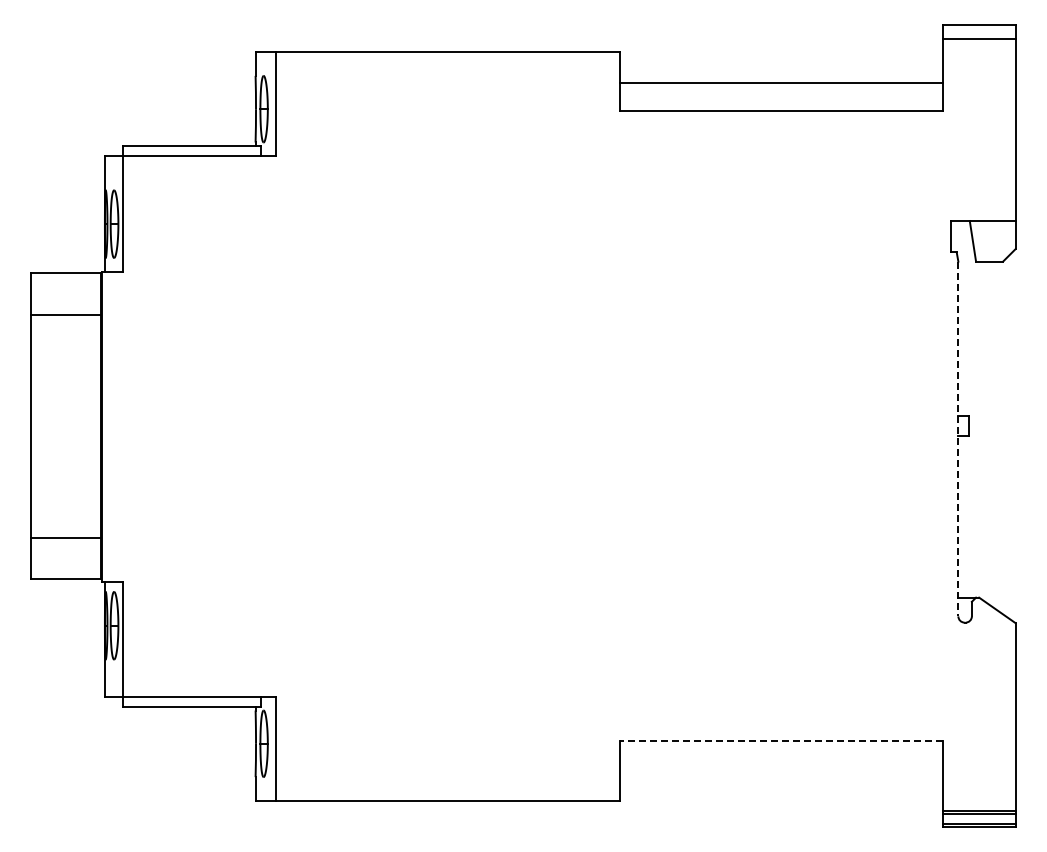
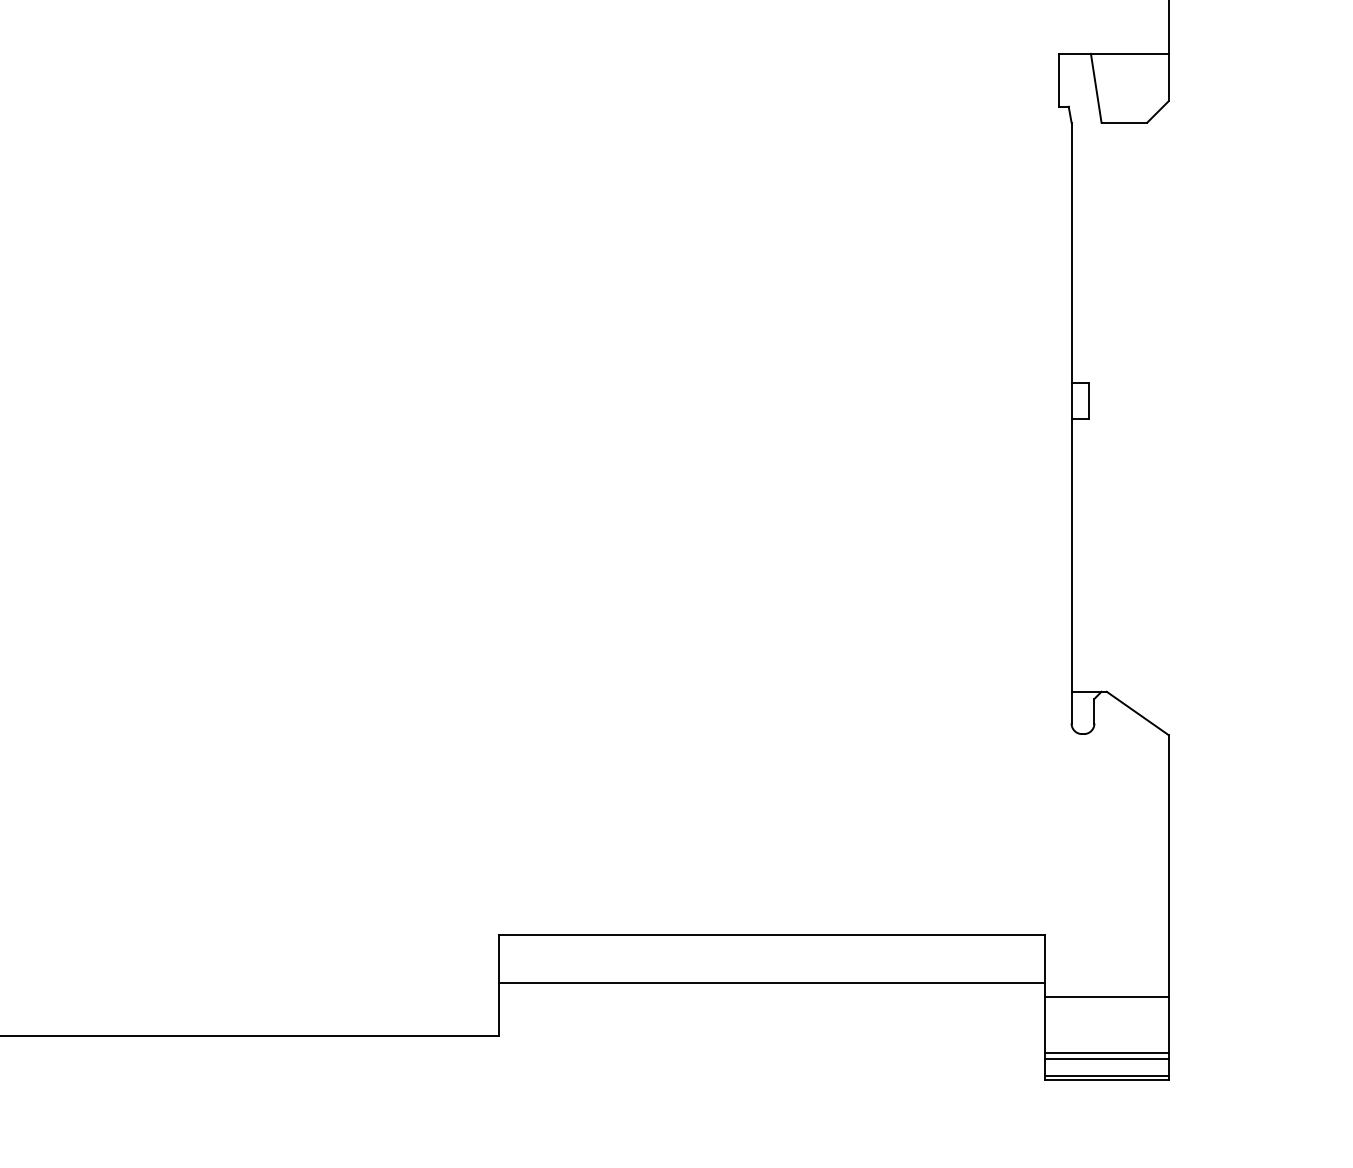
line: (958, 439) -> (1071, 423), dashed -> solid
line: (781, 741) -> (771, 935), dashed -> solid
line: (781, 769) -> (771, 982), added
line: (978, 777) -> (1105, 996), added

